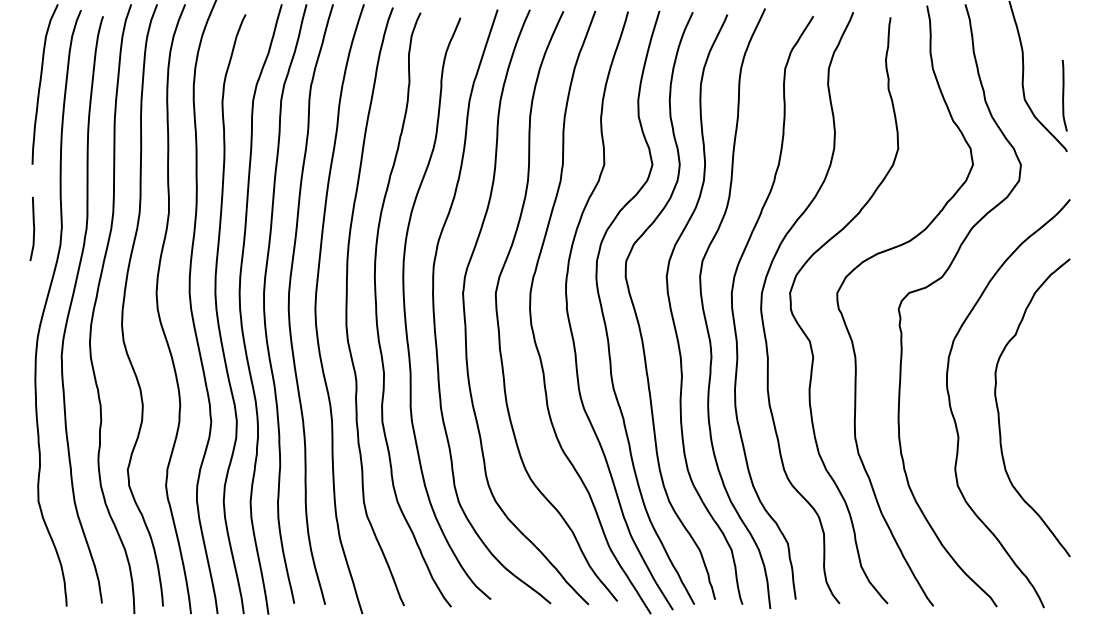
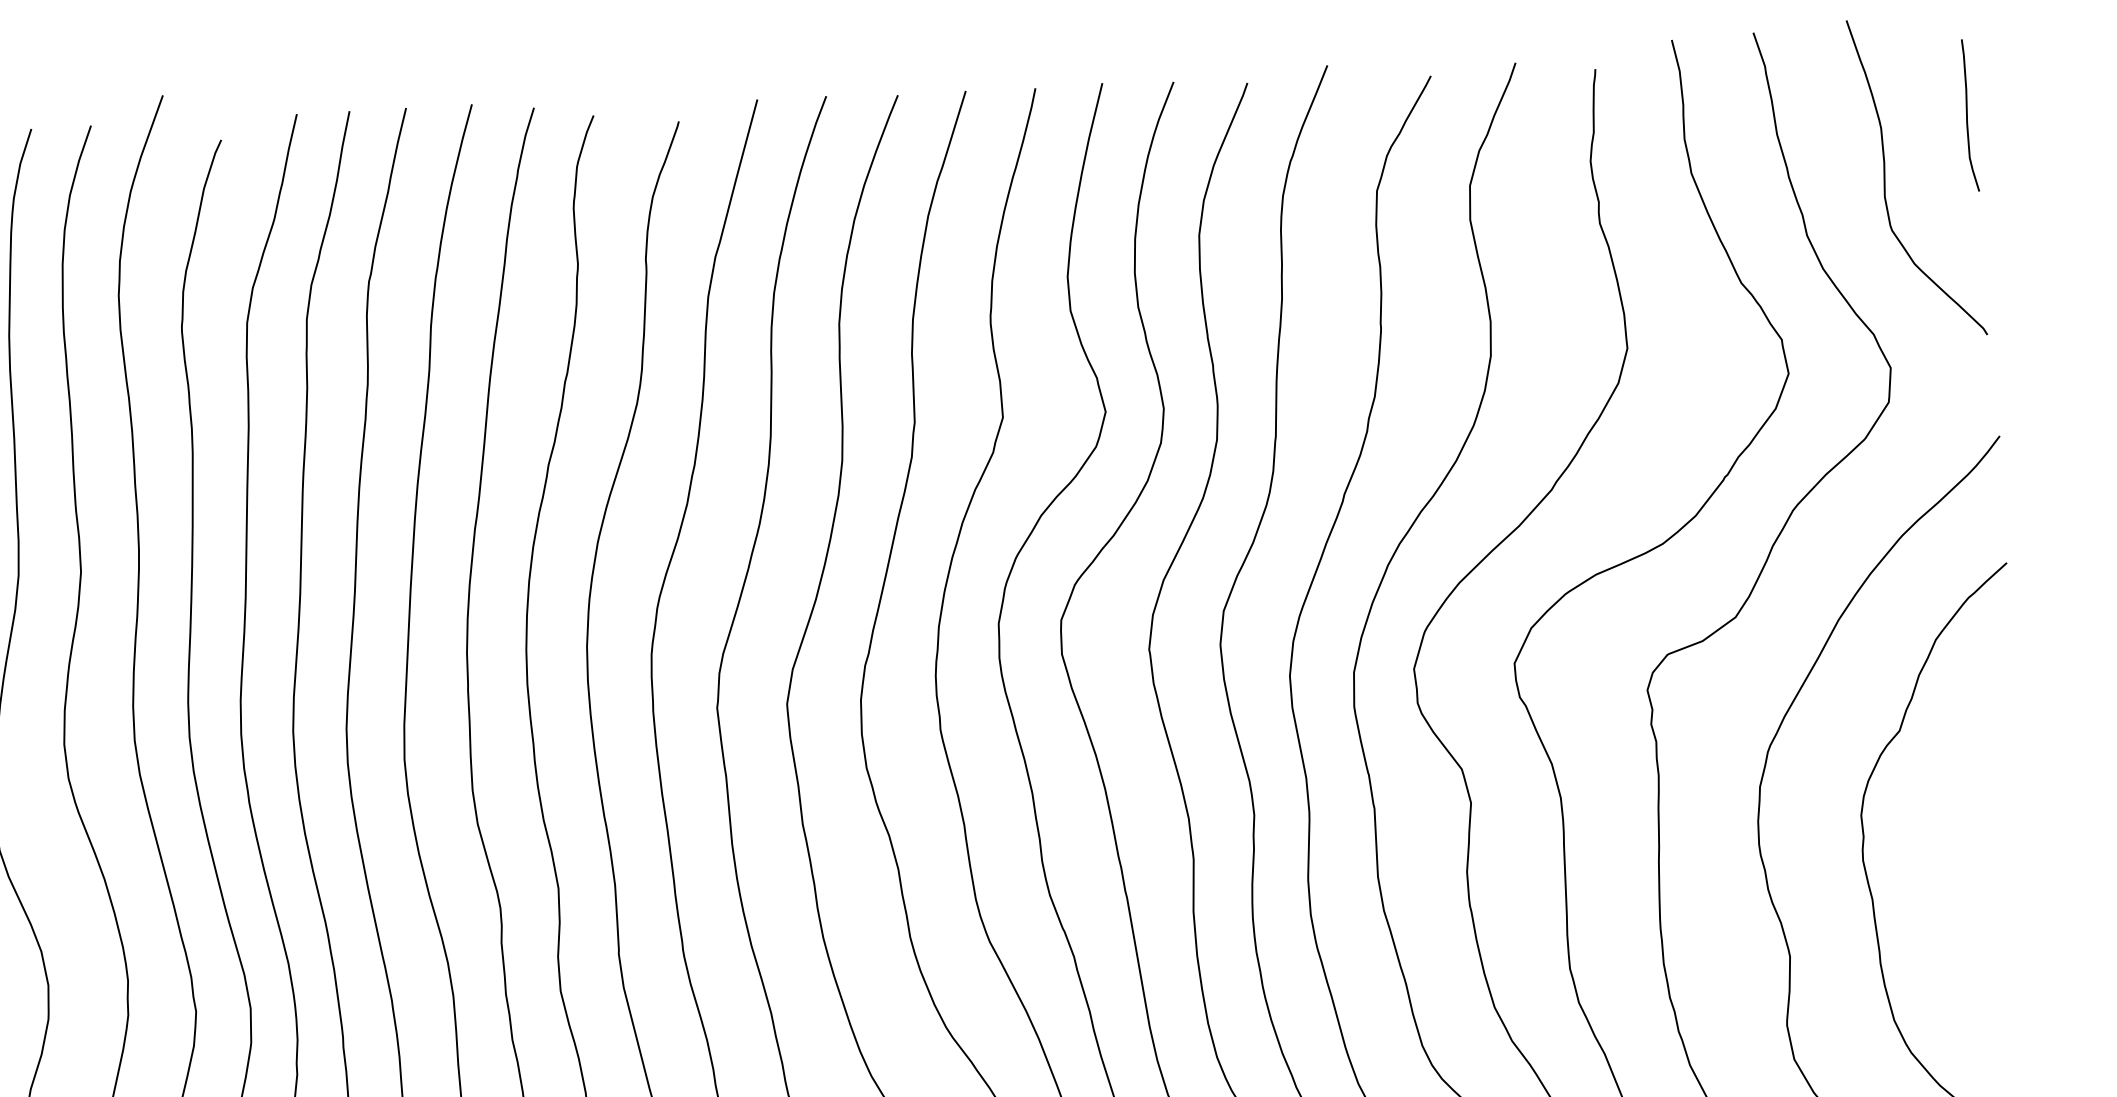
curve: (1064, 95) -> (1969, 115), moved

